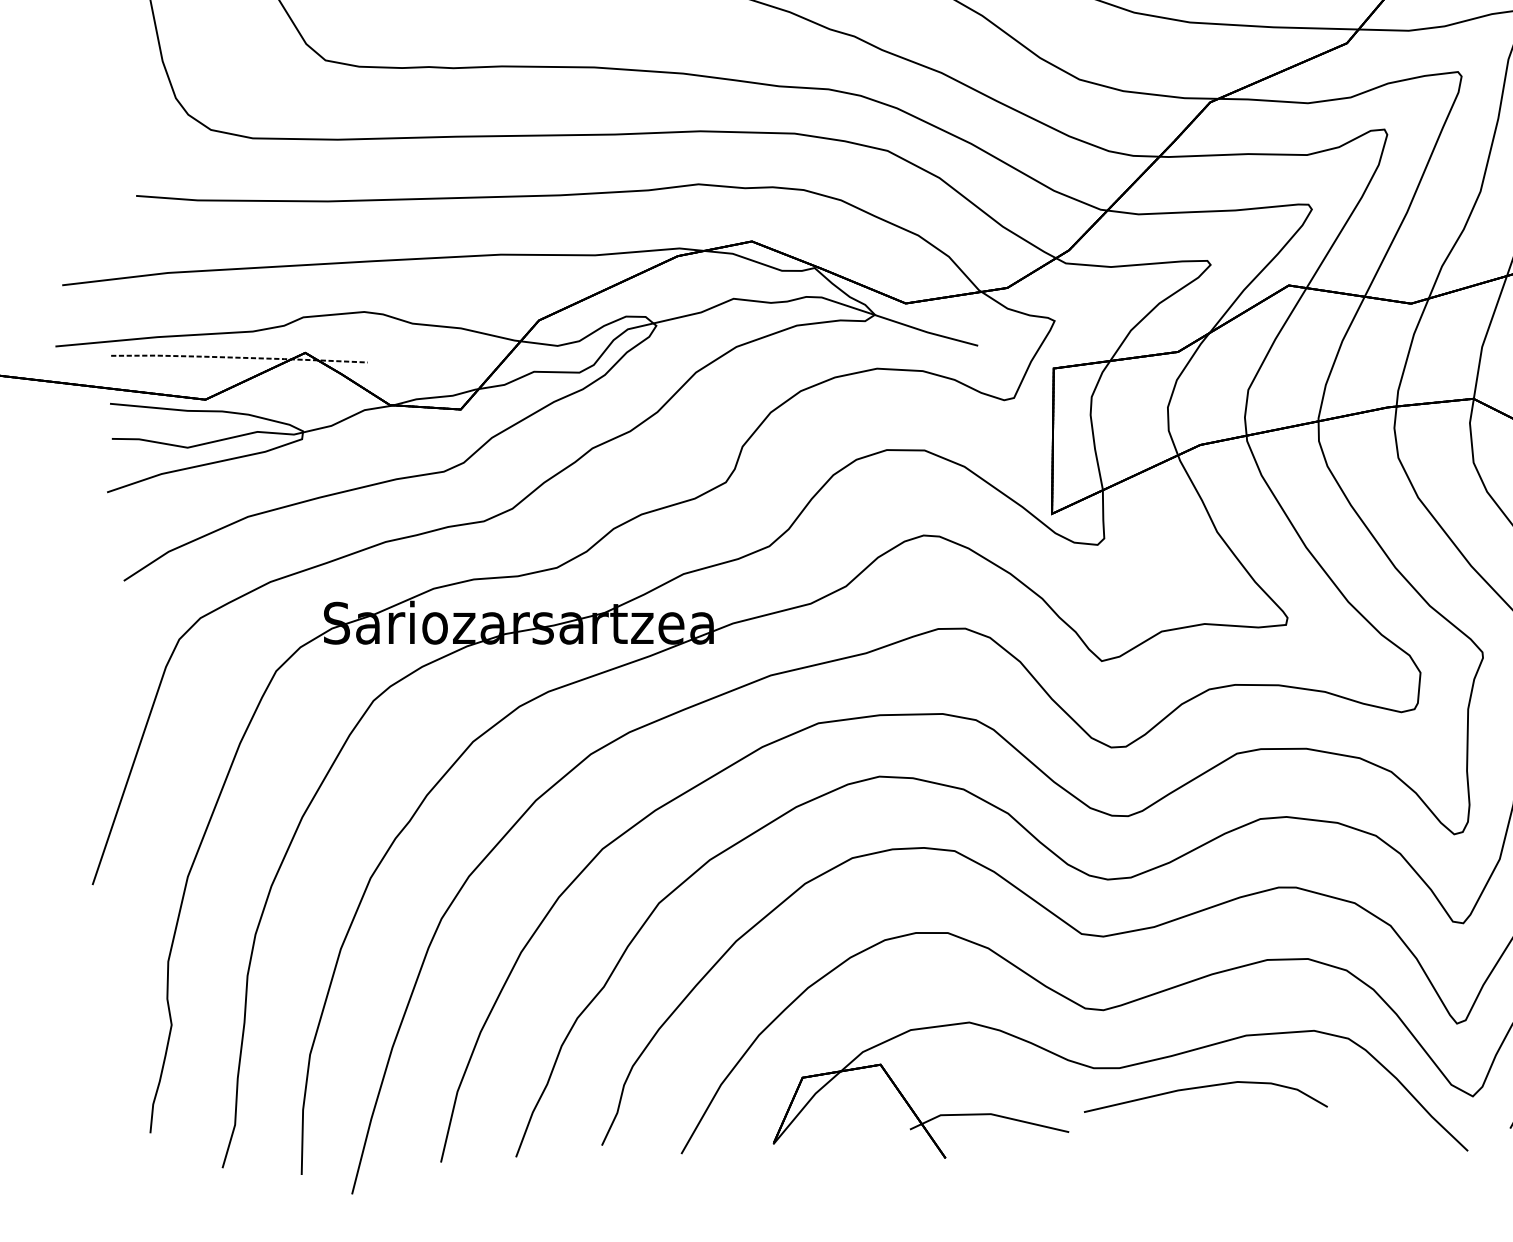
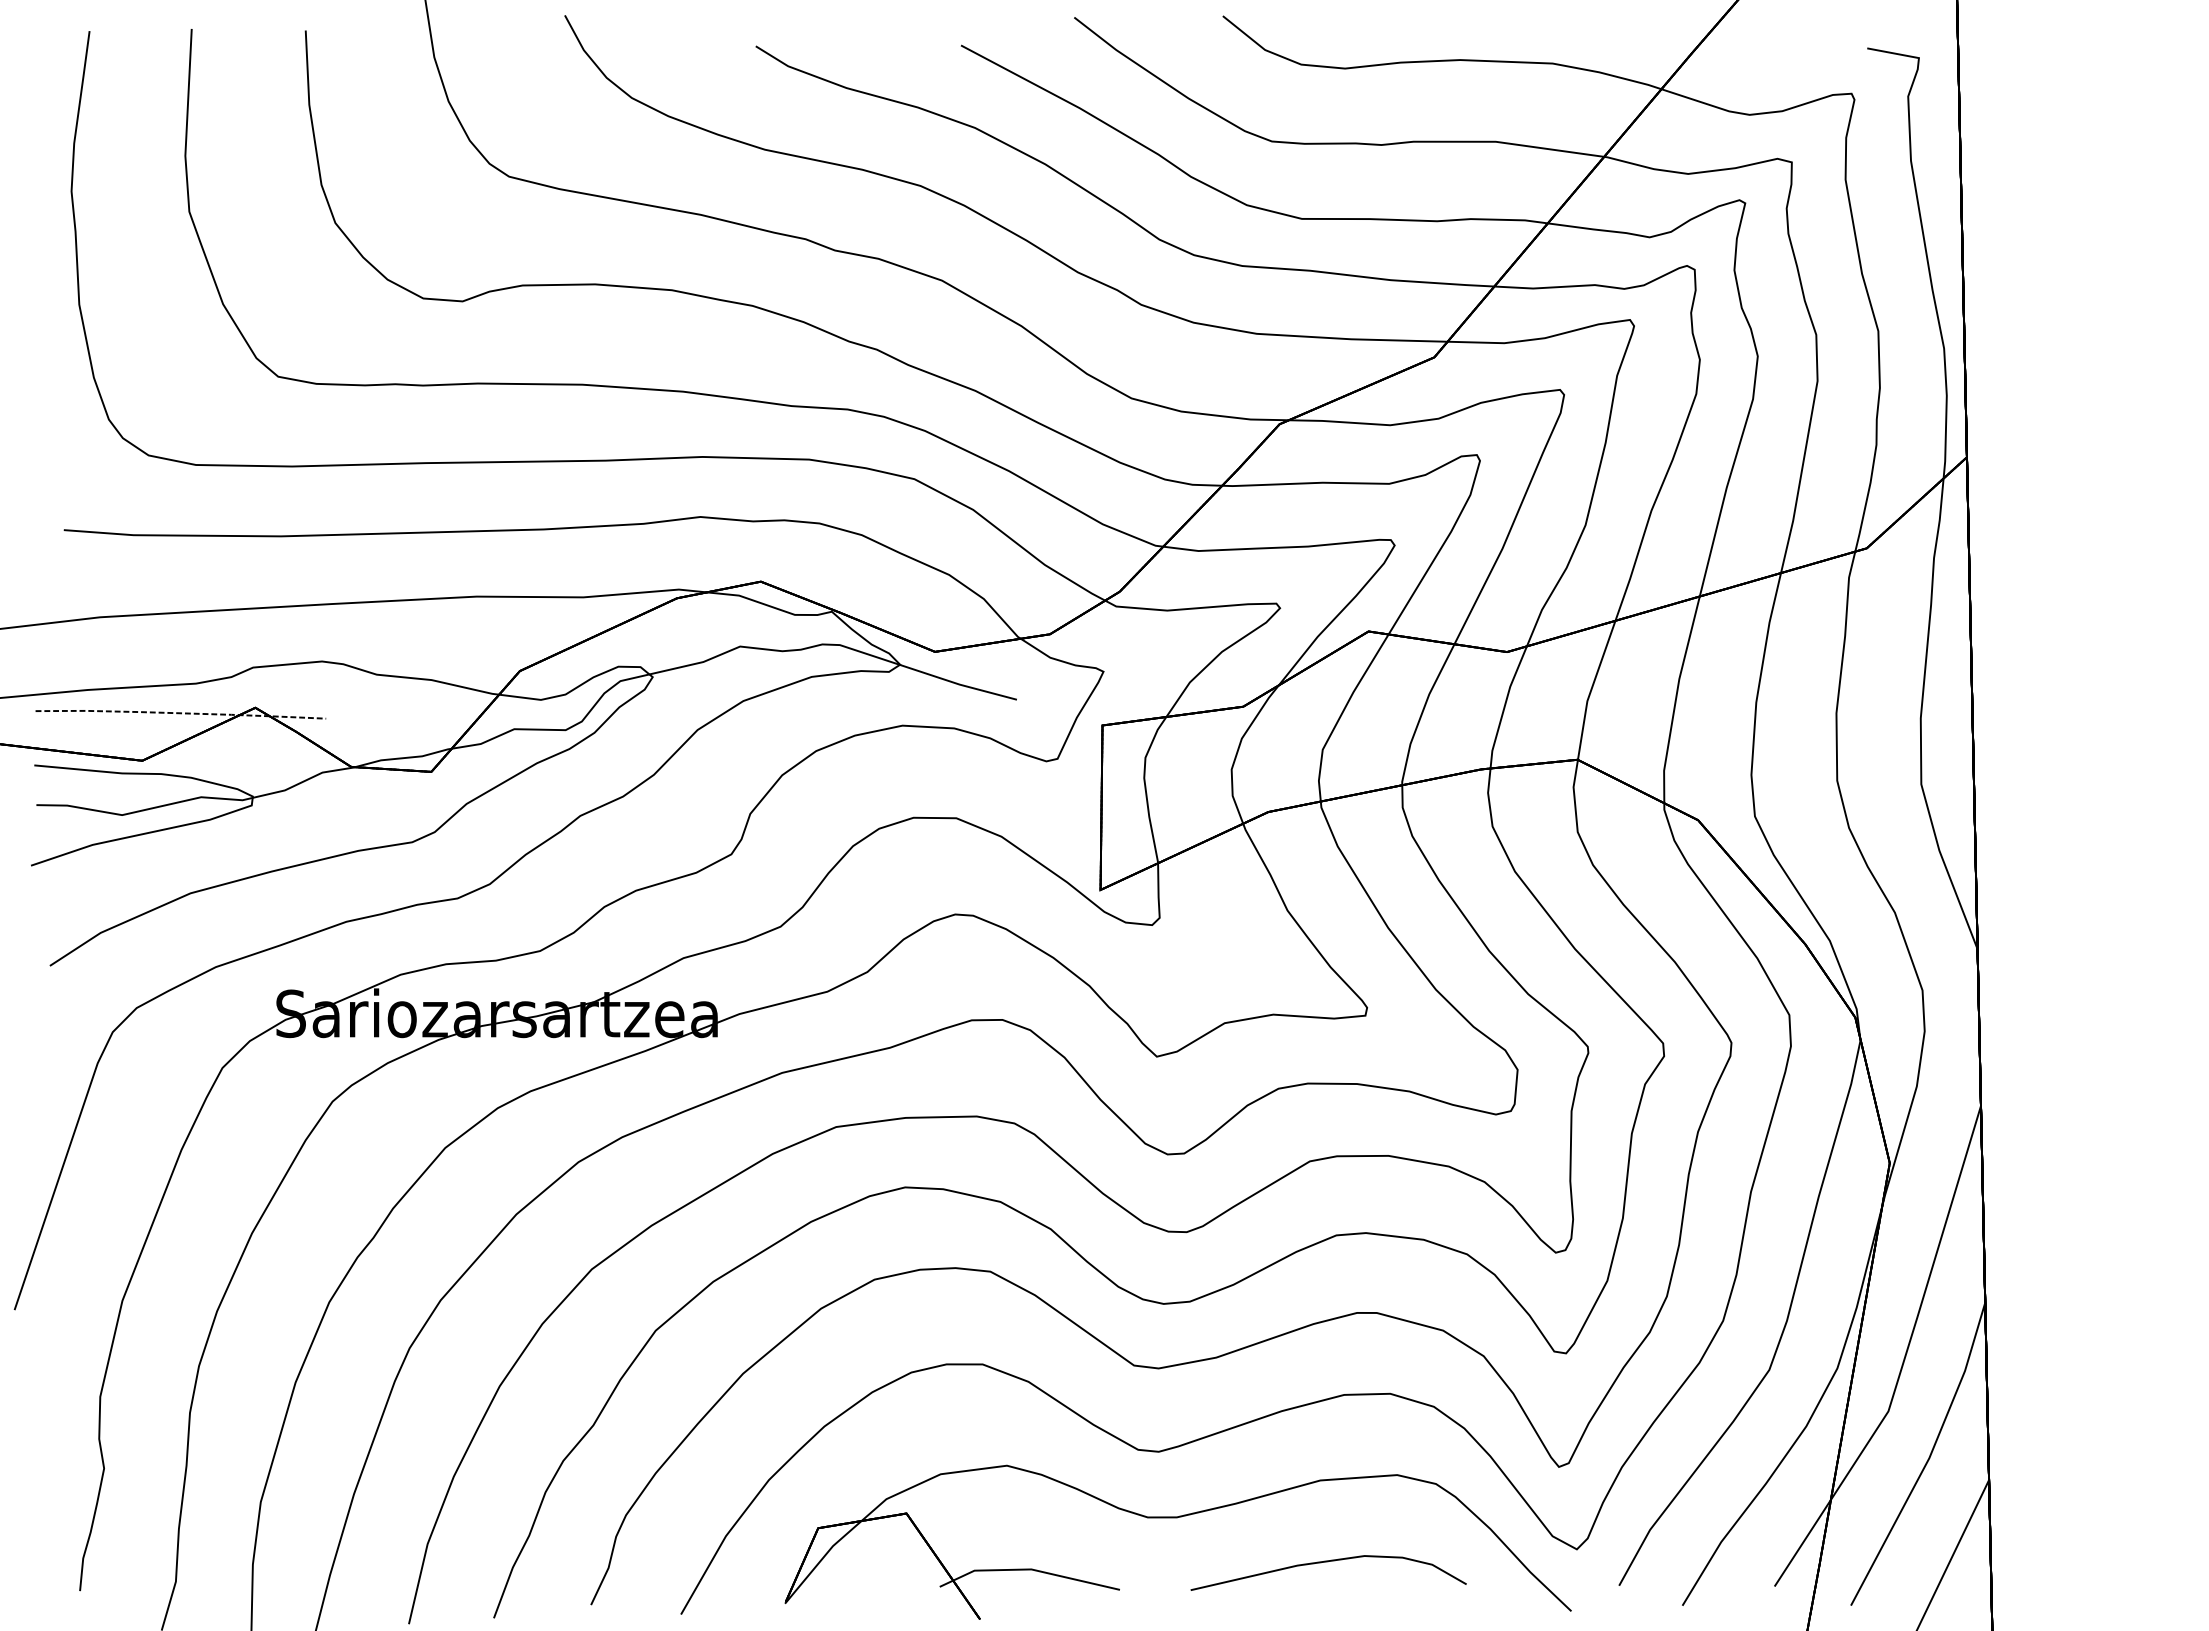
curve: (1205, 1087) -> (1328, 1562), moved

